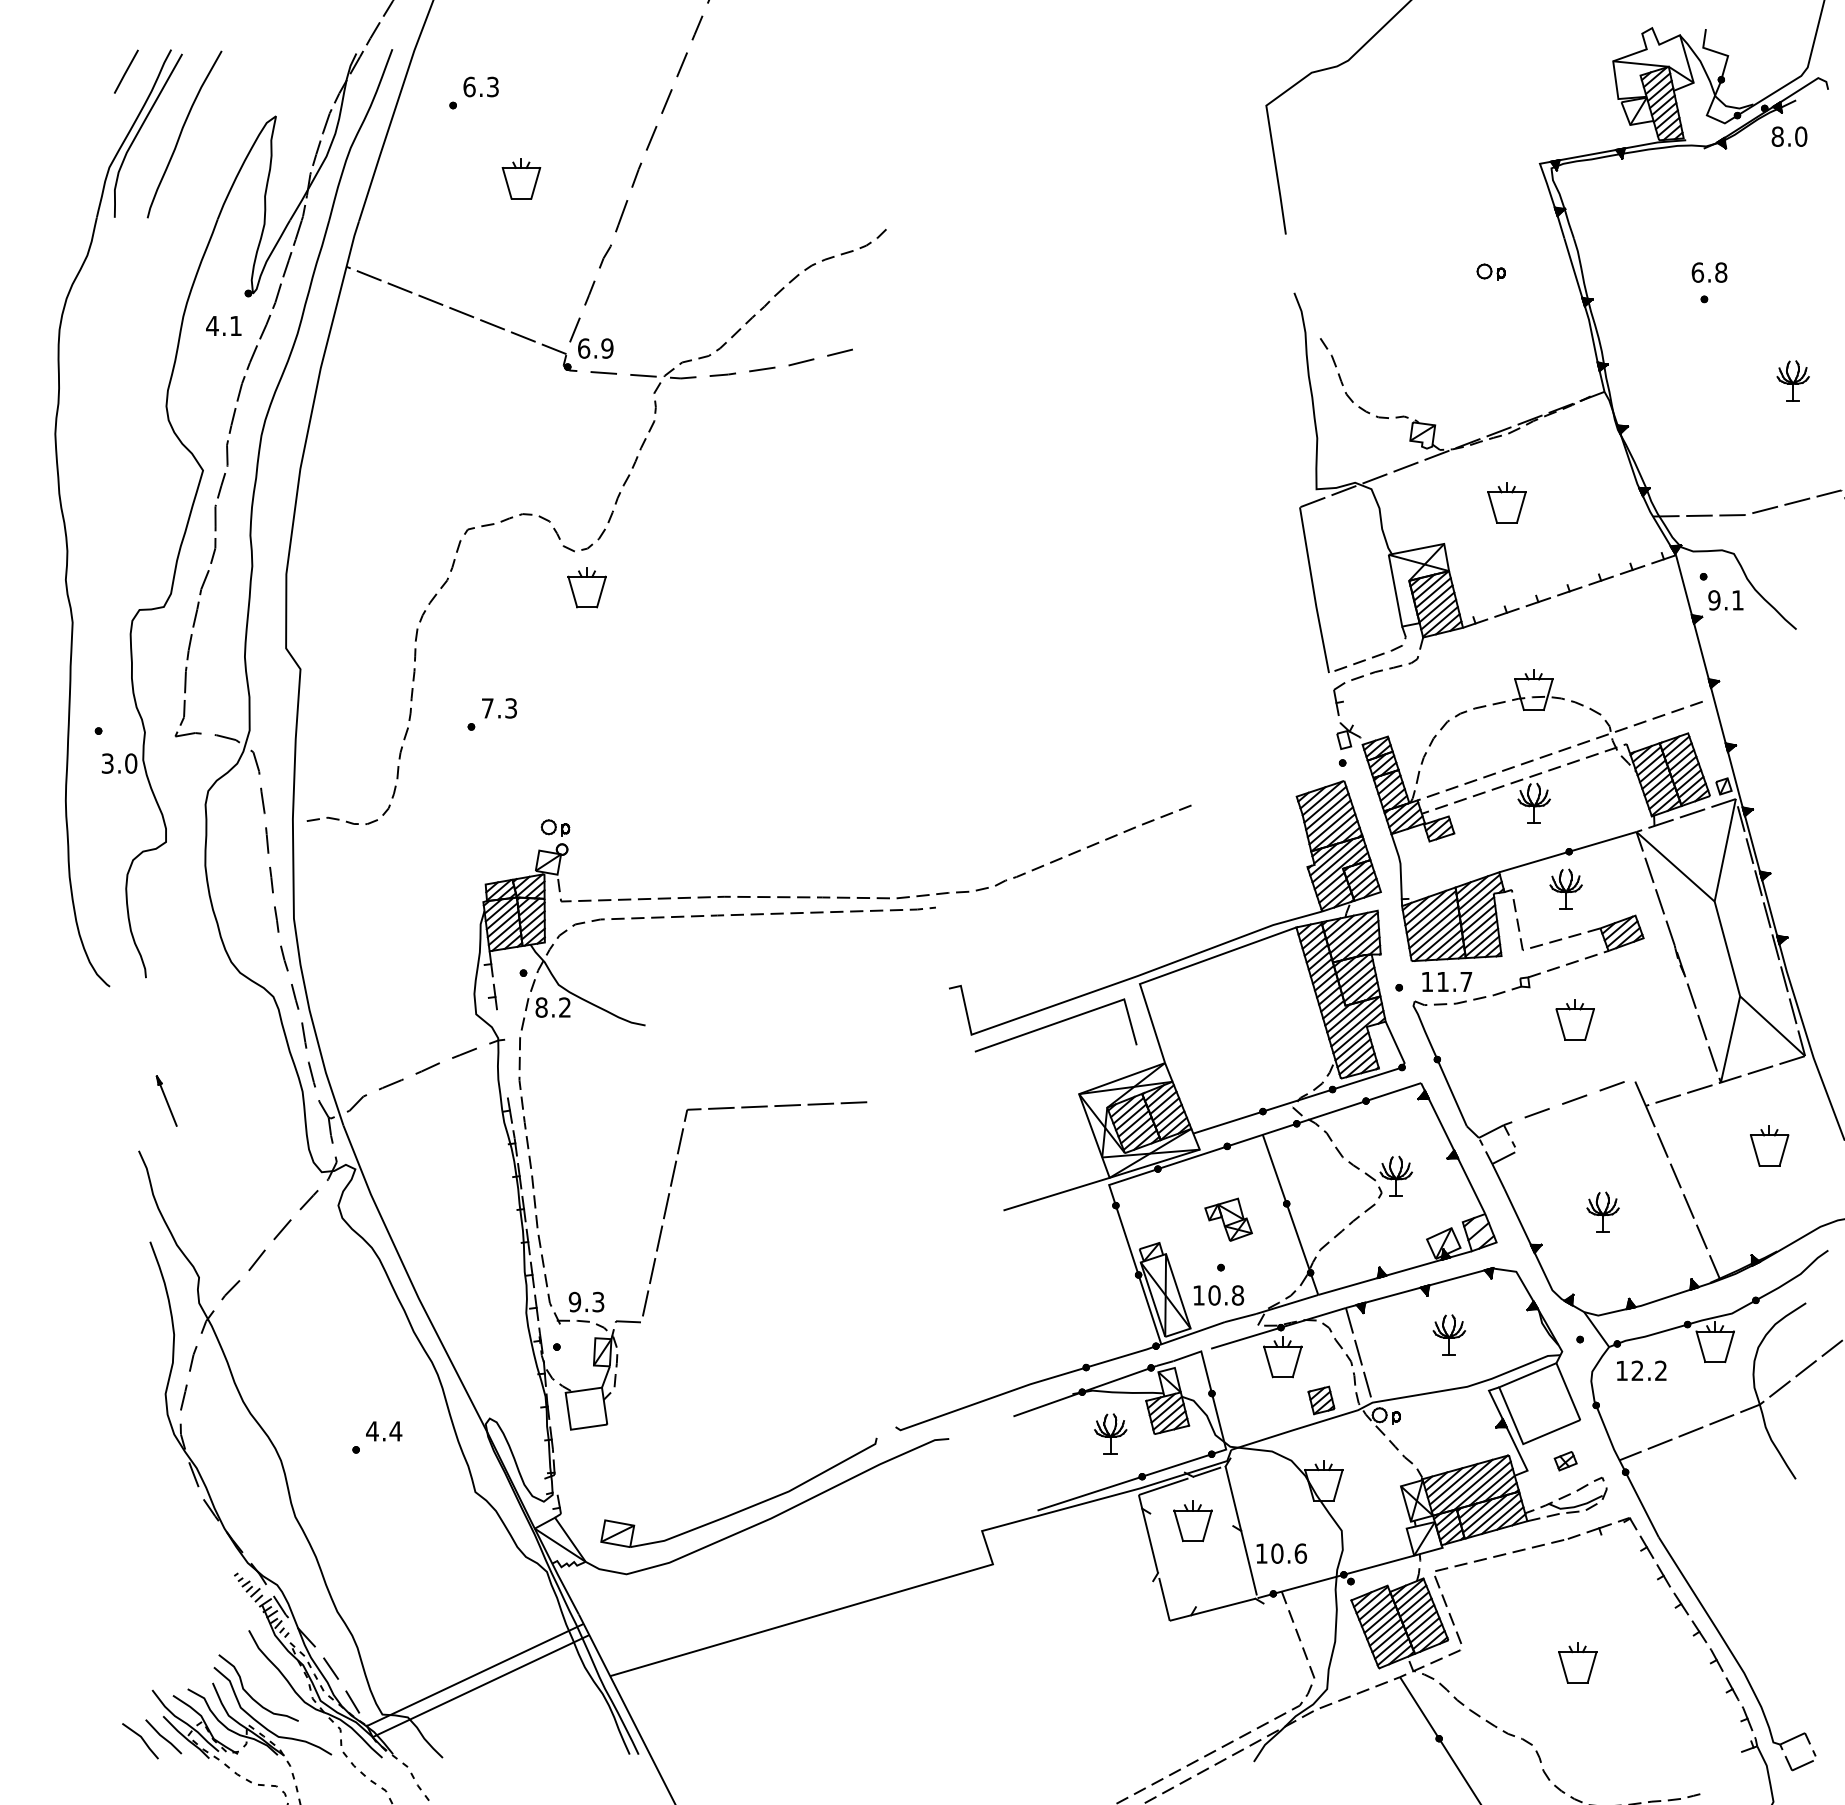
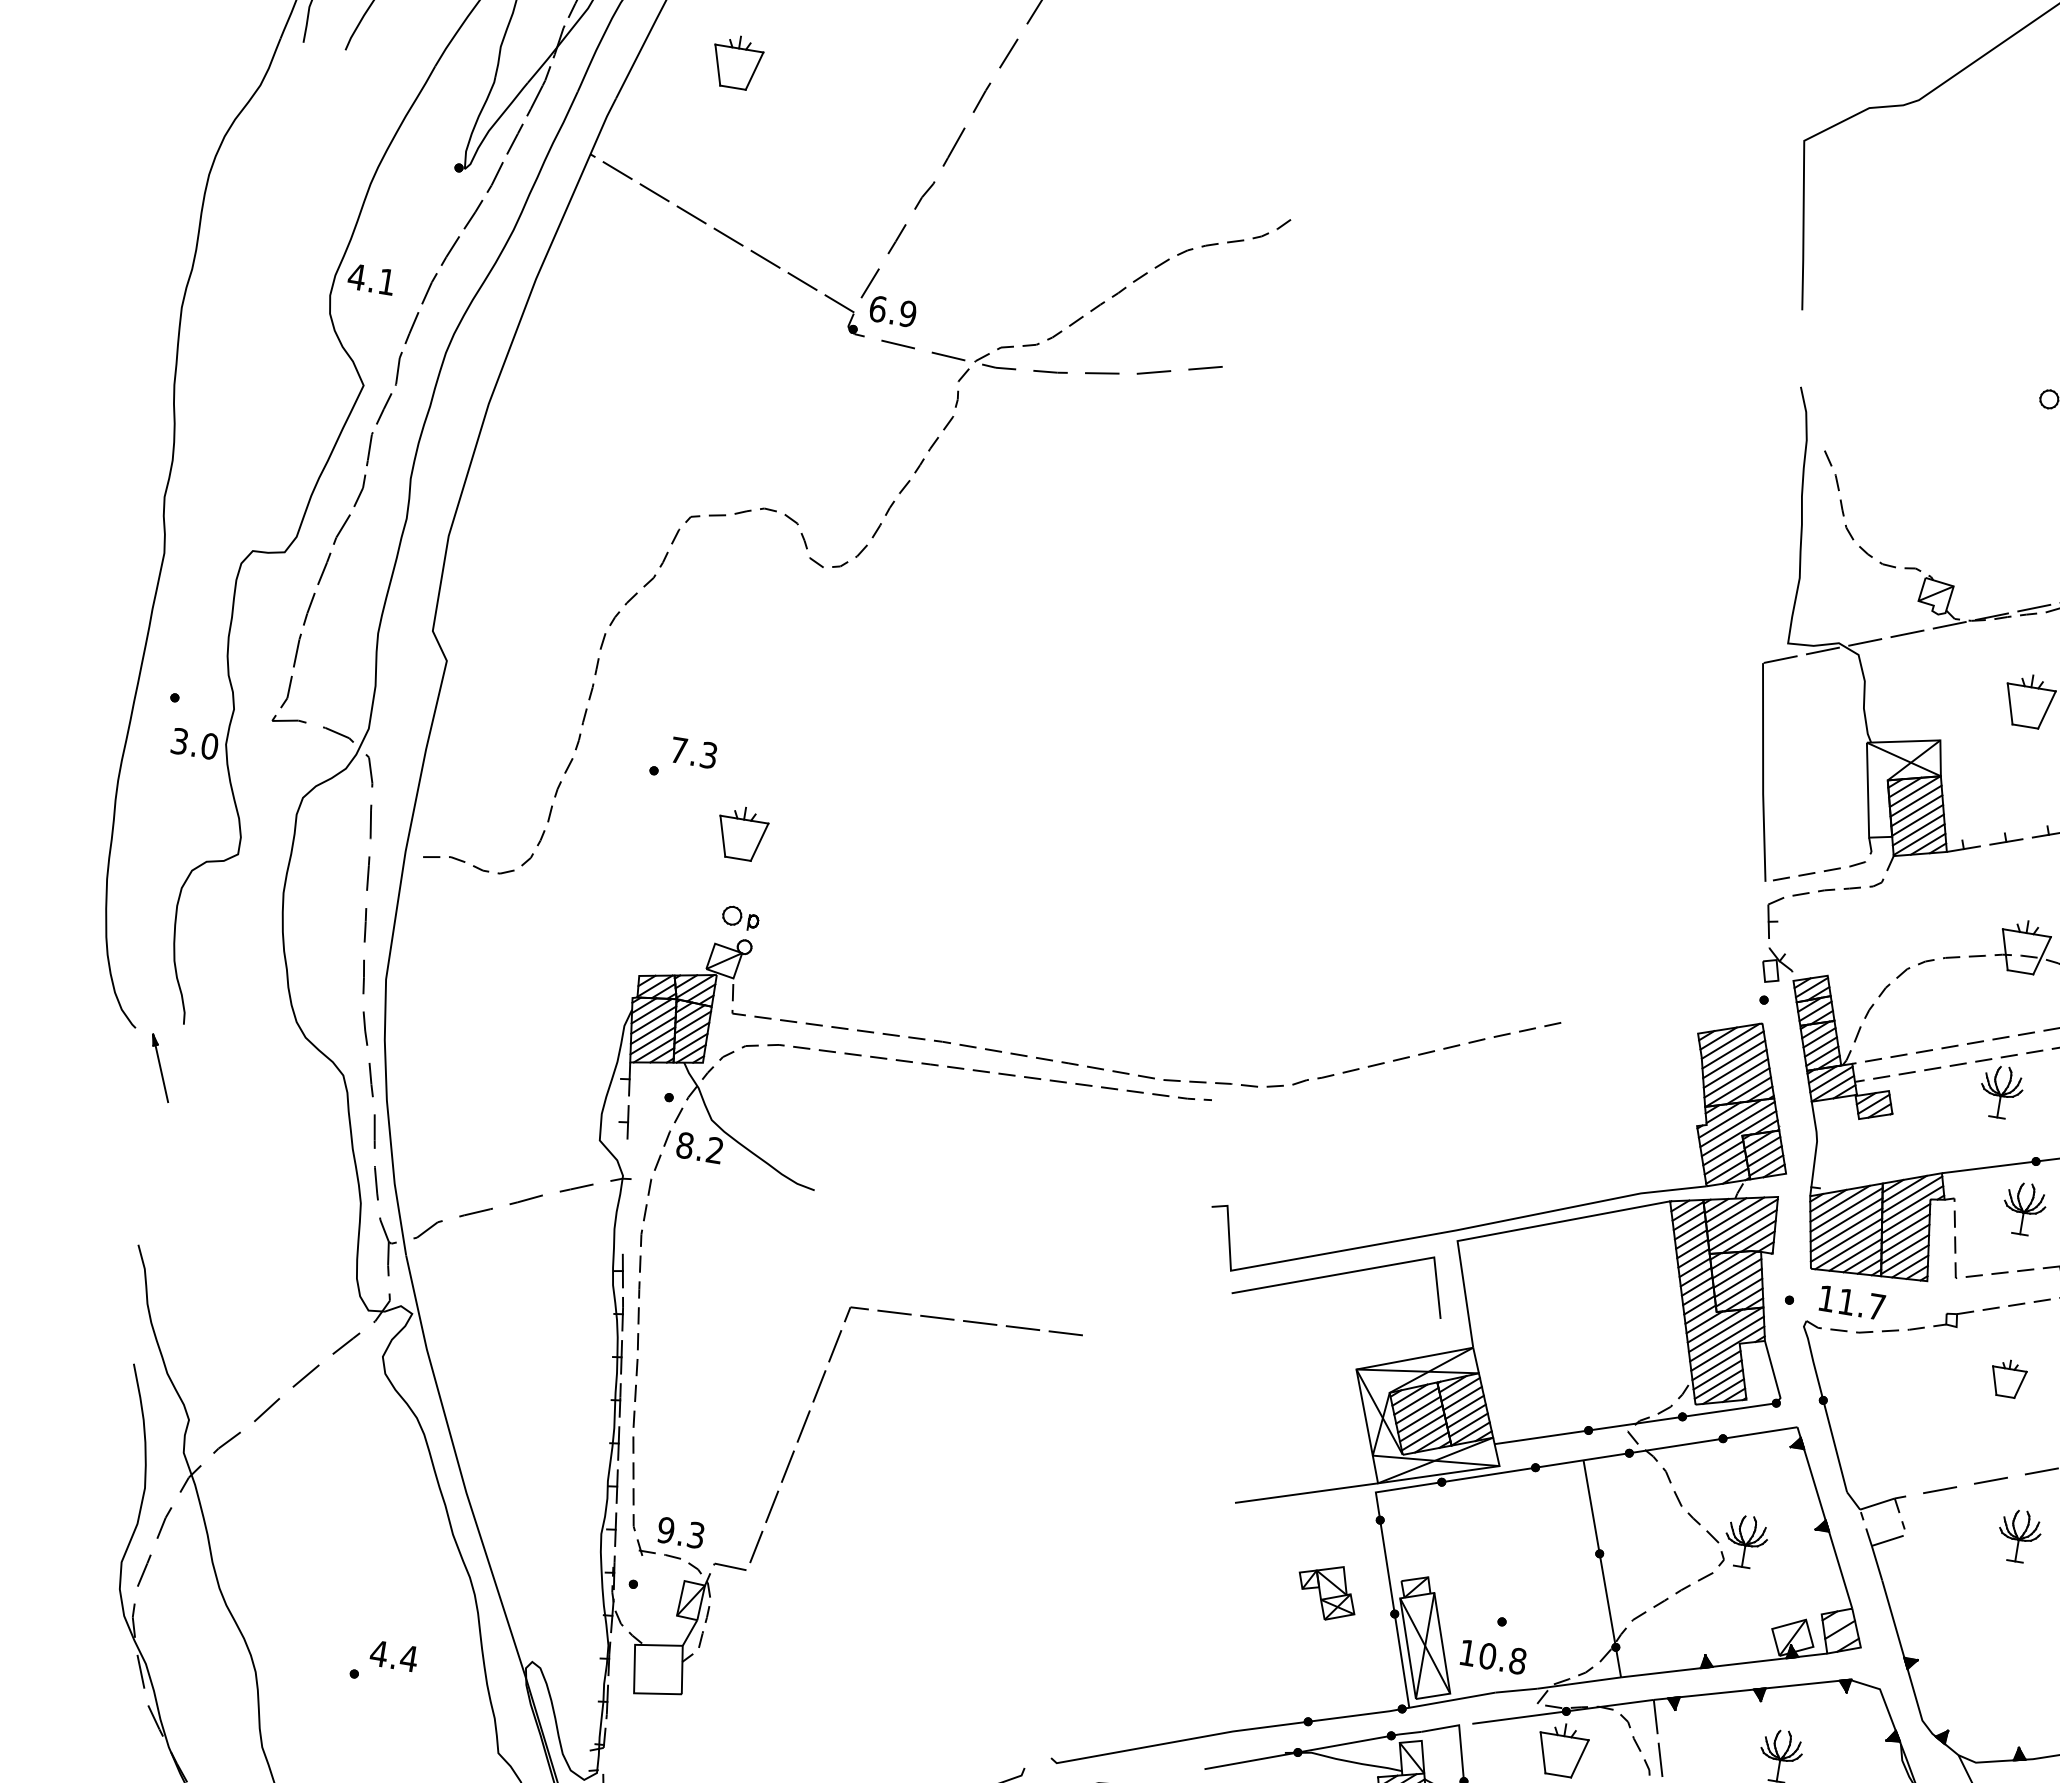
part: (521, 178) -> (737, 62), moved
text: (223, 325) -> (371, 278), moved
part: (586, 587) -> (741, 833), moved
part: (1574, 1019) -> (2007, 1377), size x0.7
part: (166, 1100) -> (160, 1067), moved
part: (1602, 1211) -> (2018, 1535), moved
part: (1228, 1219) -> (1327, 1591), moved

